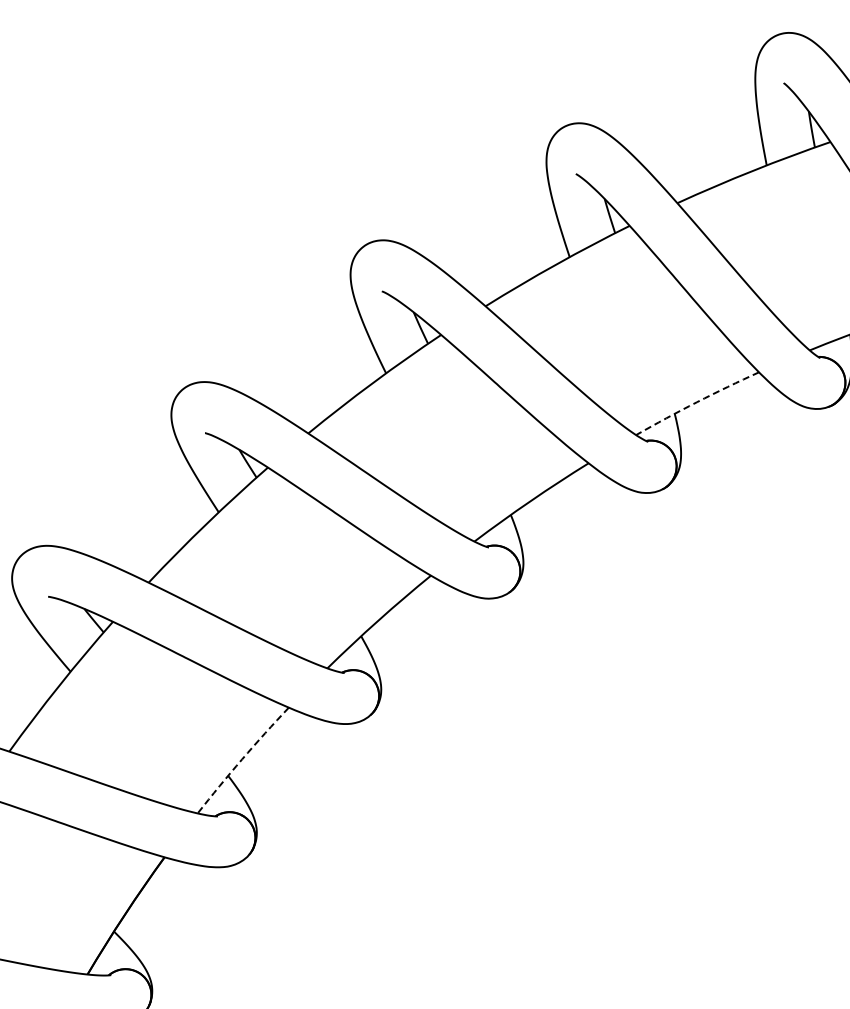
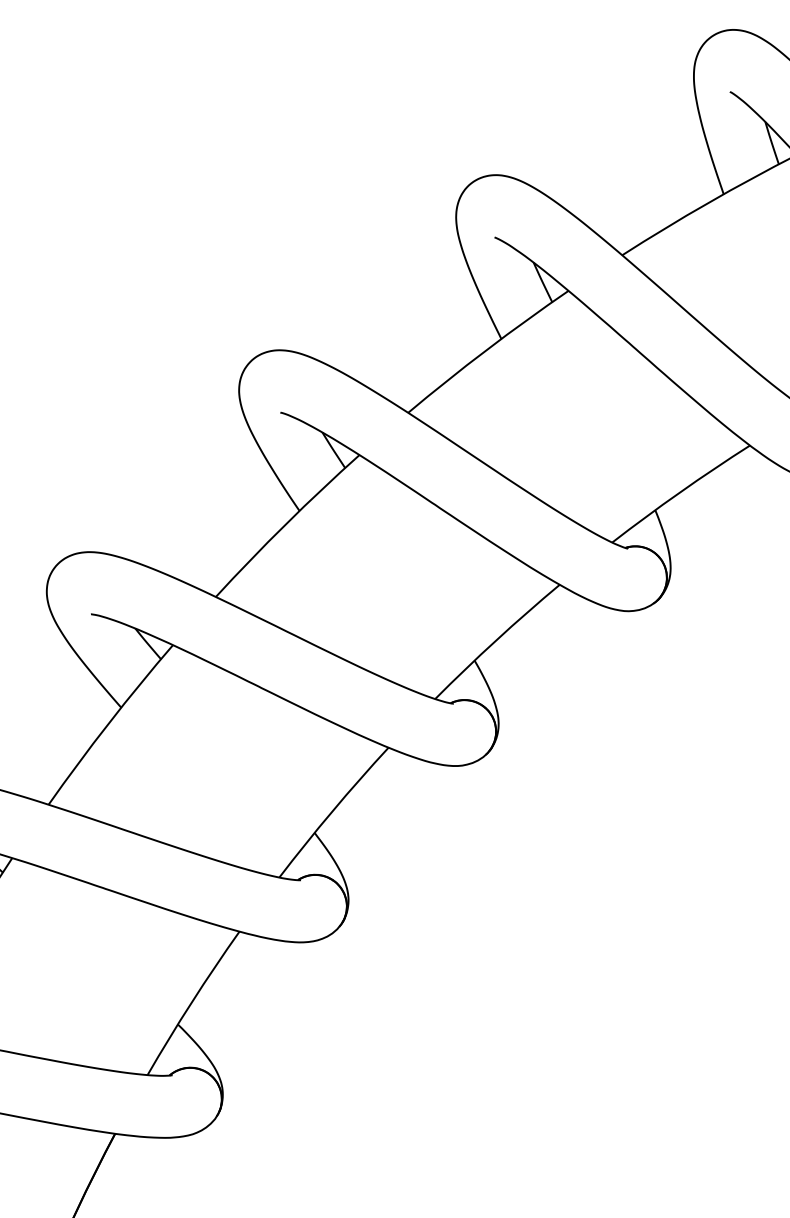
arc: (696, 402) -> (679, 492), dashed -> solid
arc: (242, 759) -> (192, 1002), dashed -> solid

